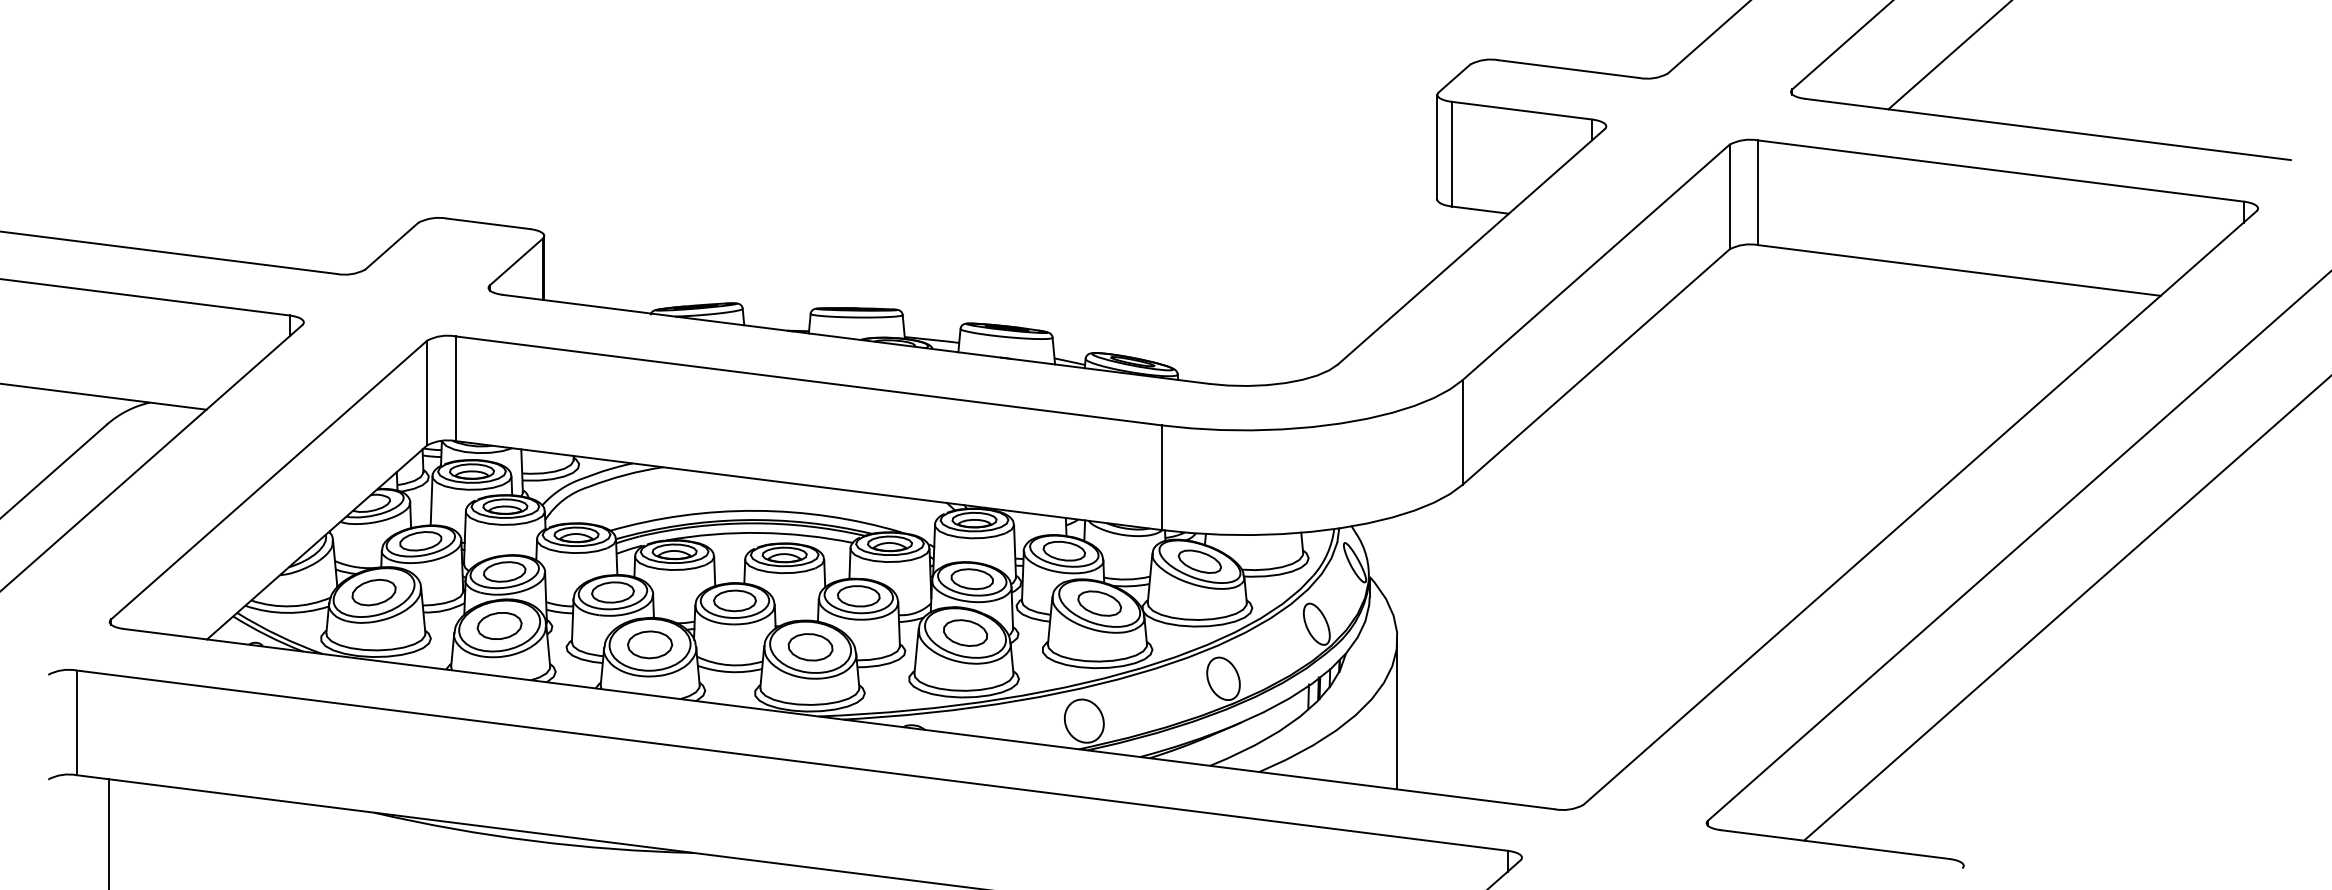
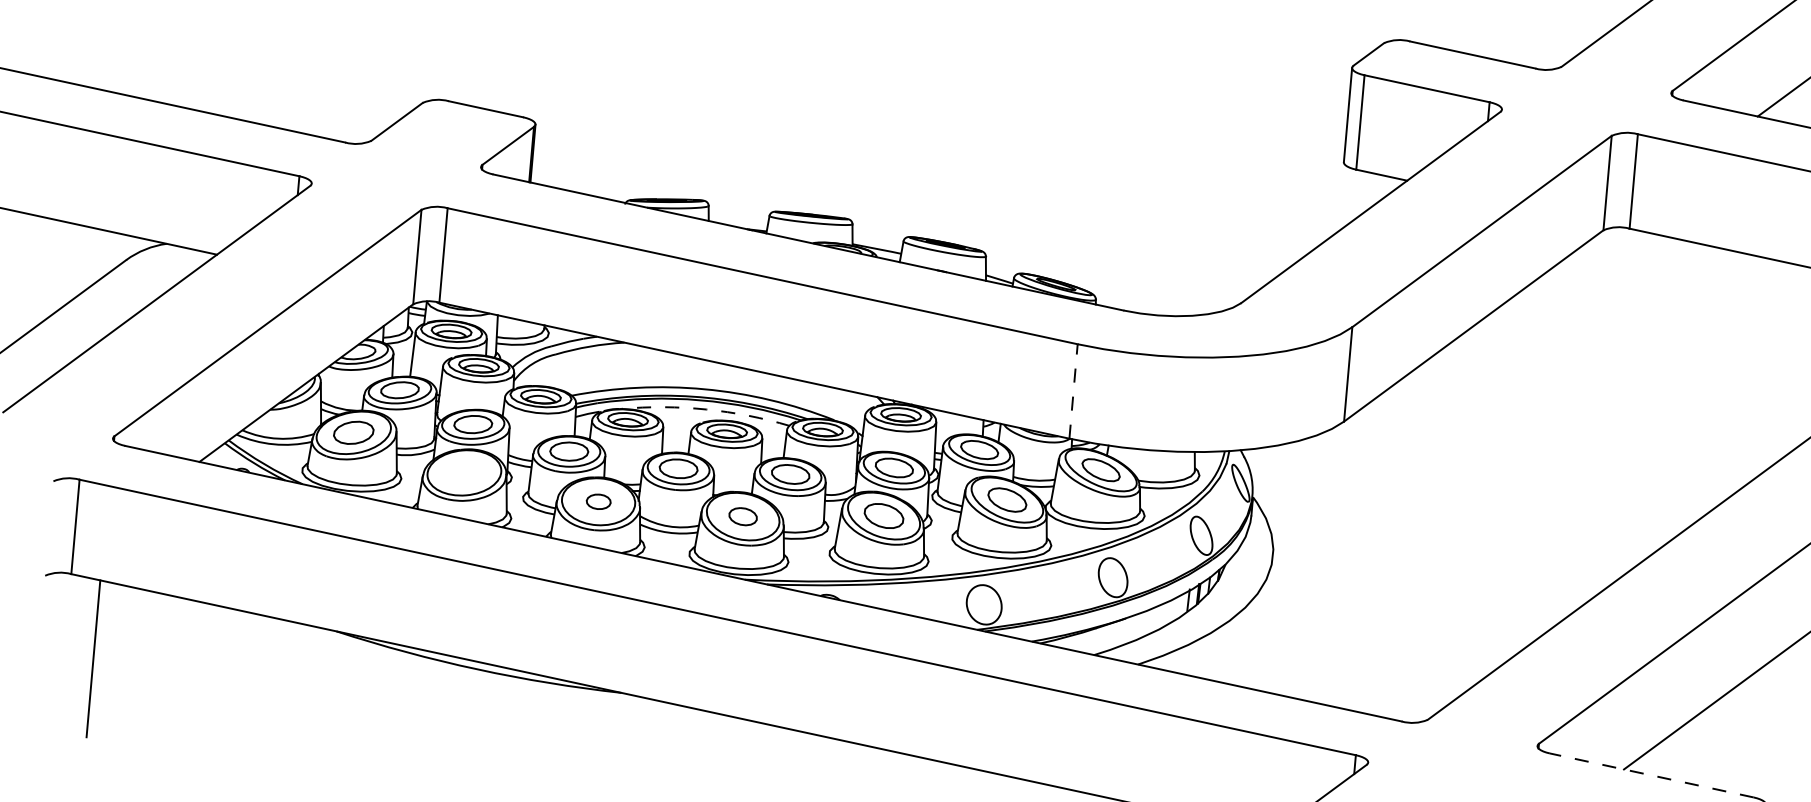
line: (1162, 477) -> (1073, 391), solid -> dashed
arc: (760, 532) -> (707, 409), solid -> dashed
part: (499, 625) -> (464, 472), removed
part: (650, 644) -> (599, 501), size x0.6
part: (810, 647) -> (743, 516), size x0.7
line: (1397, 714) -> (1267, 623), removed
line: (1834, 844) -> (1651, 775), solid -> dashed

